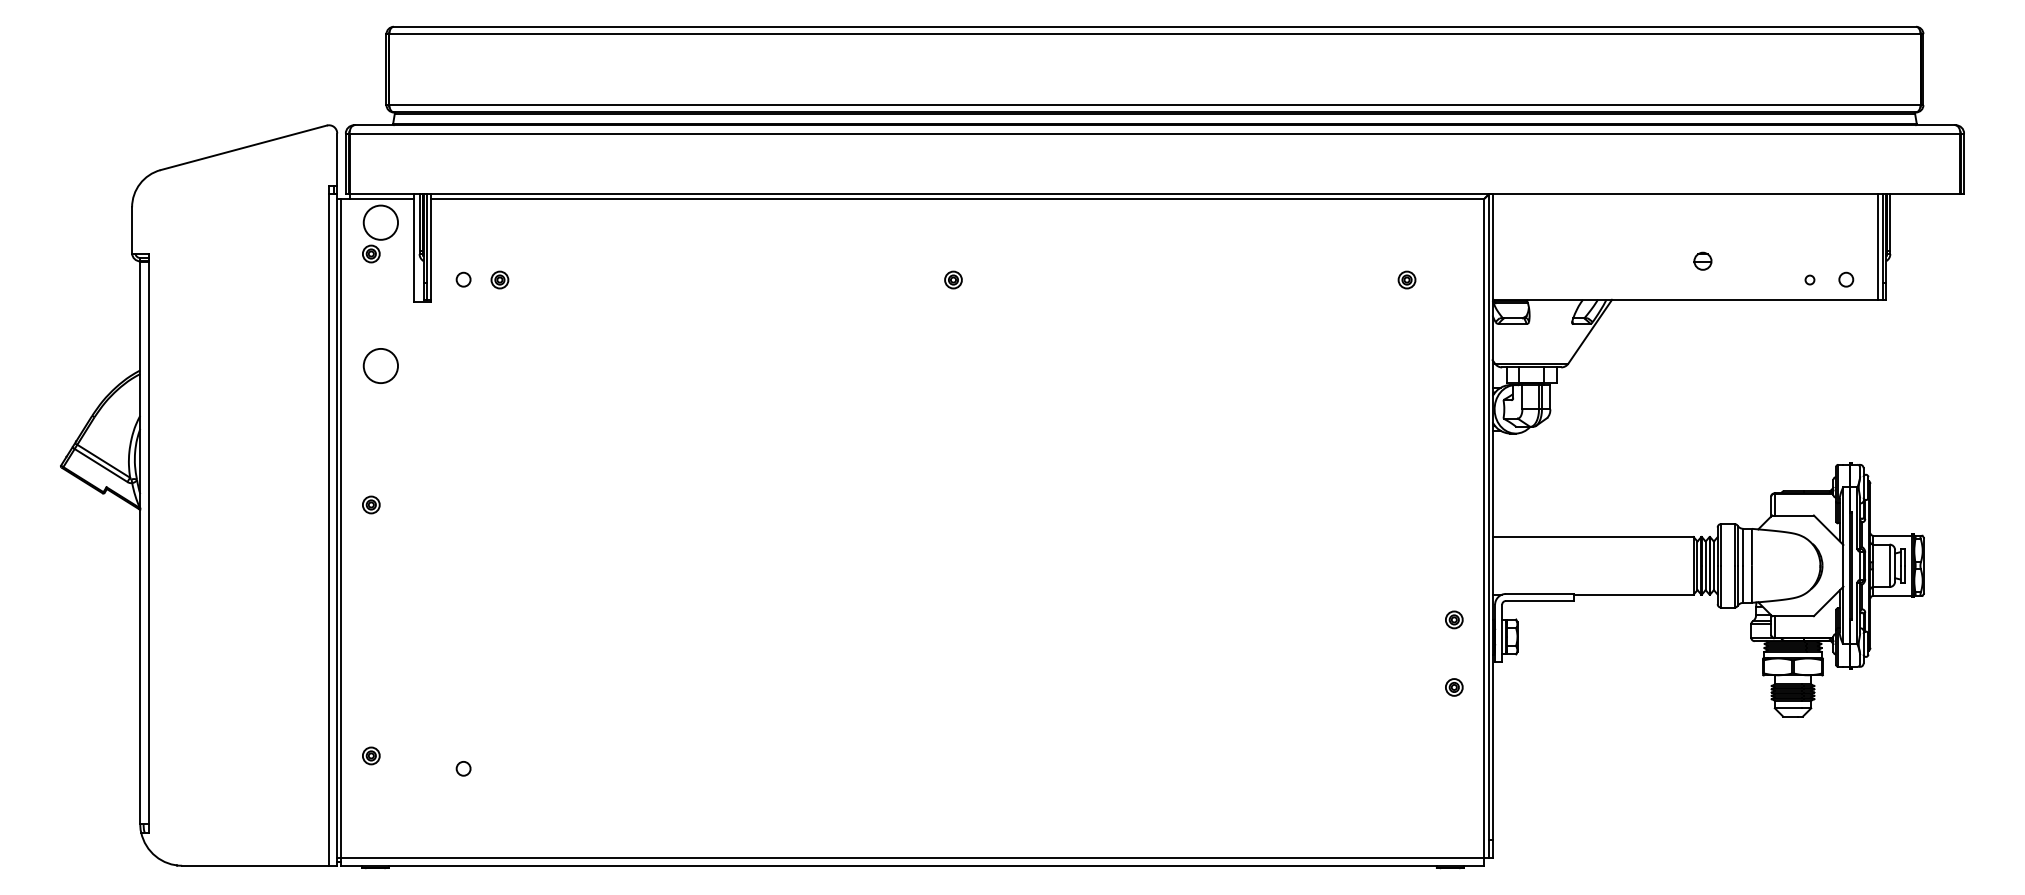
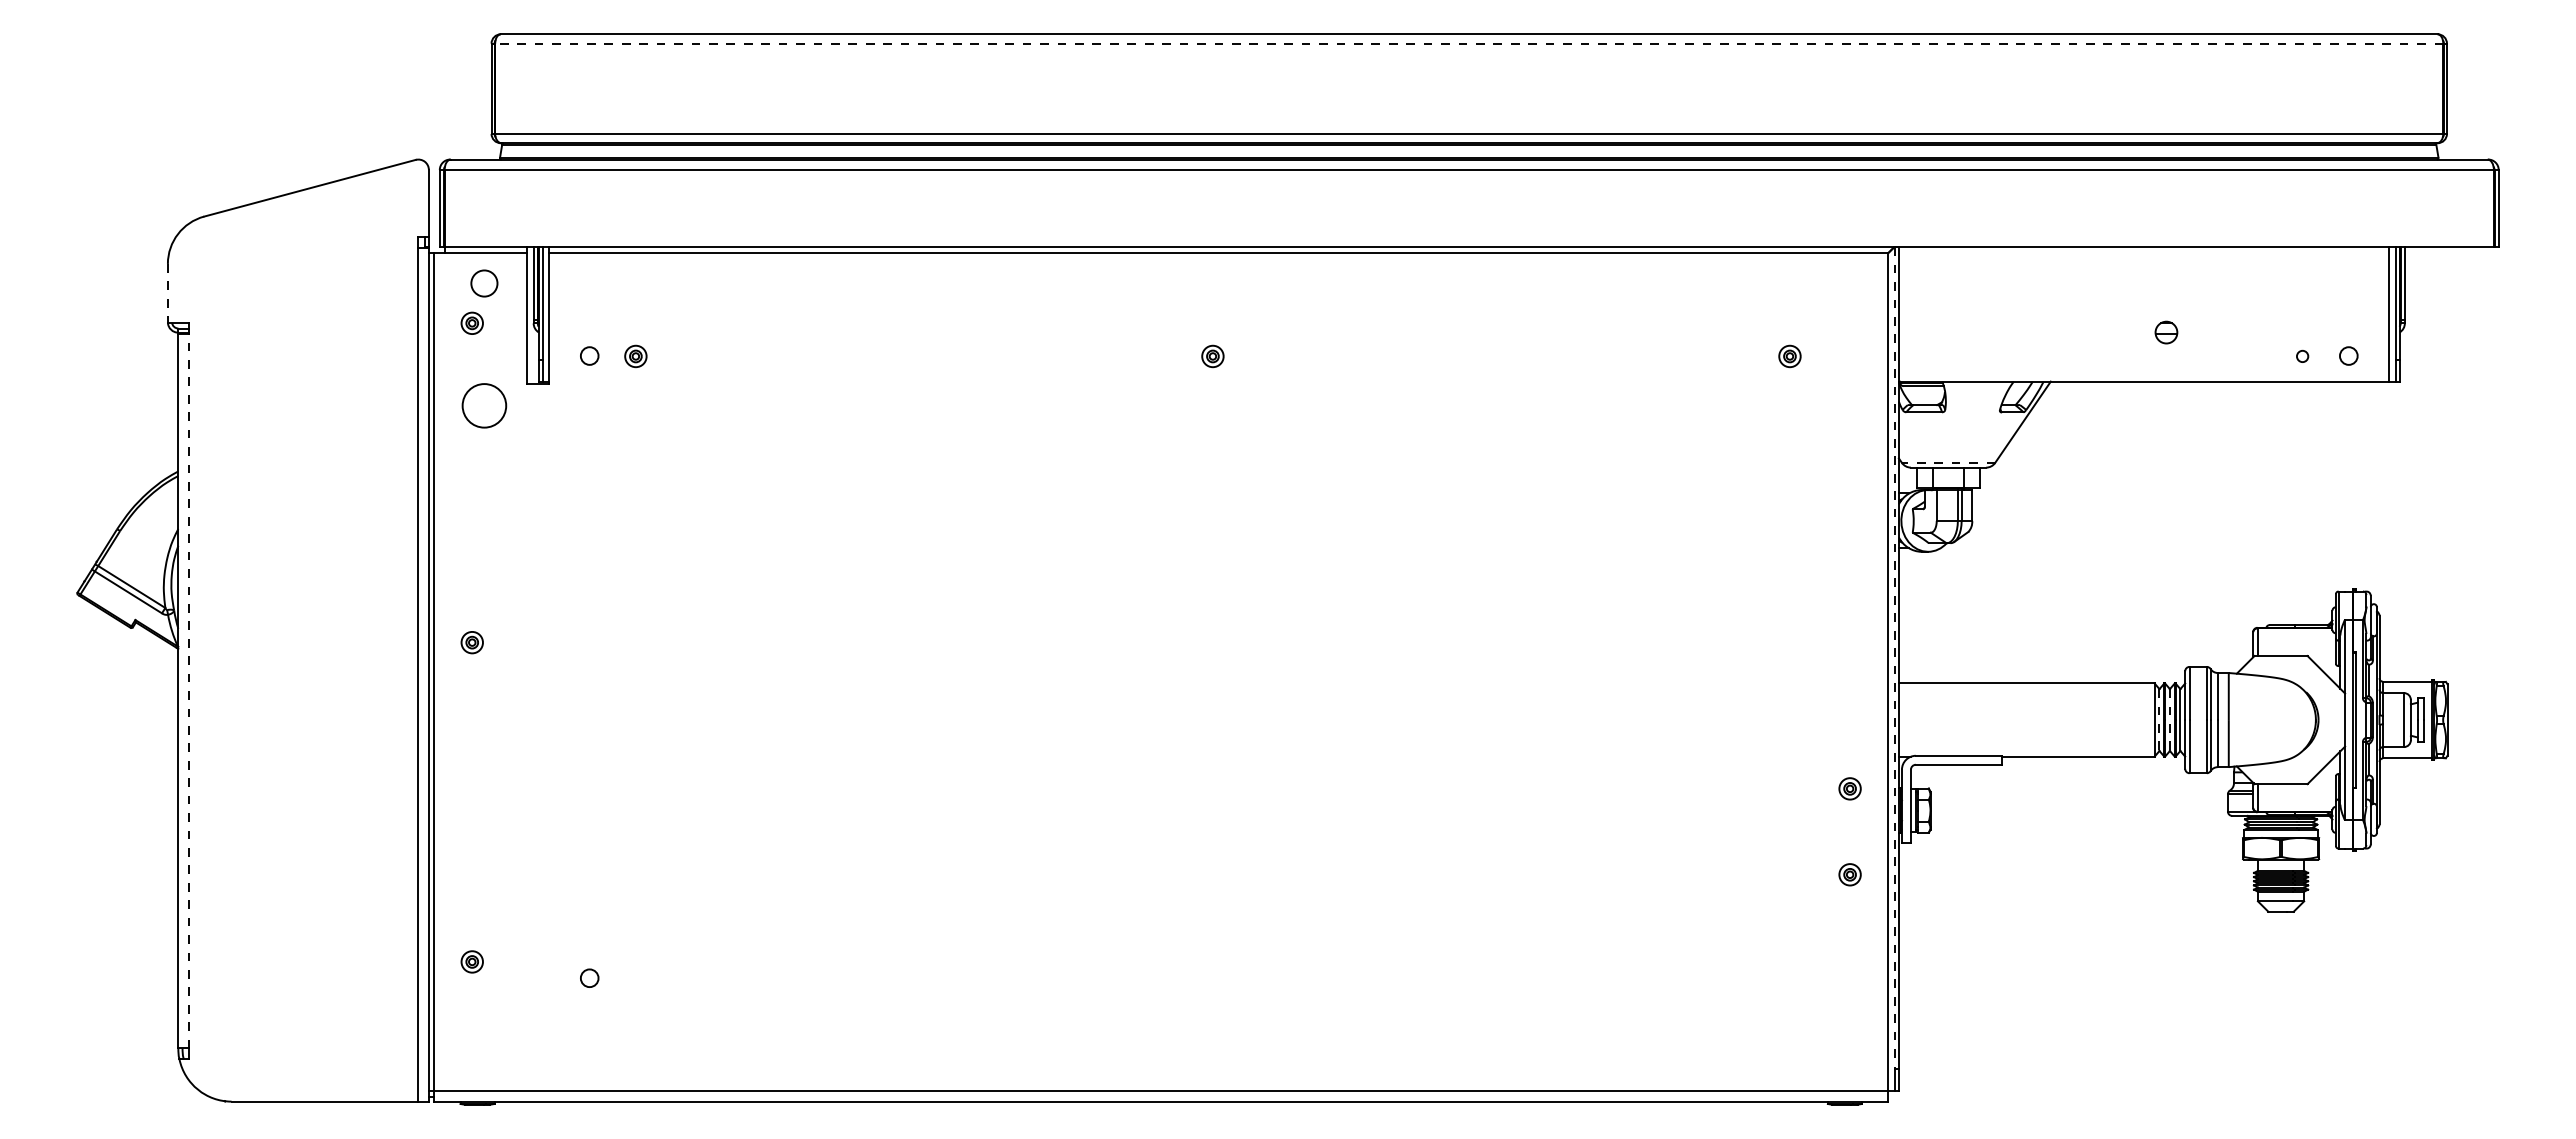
line: (1154, 34) -> (1468, 43), solid -> dashed
circle: (380, 222) -> (484, 283), size x0.6
line: (131, 230) -> (167, 293), solid -> dashed
line: (1531, 363) -> (1948, 462), solid -> dashed
circle: (380, 365) -> (484, 405), moved
line: (1489, 517) -> (1894, 658), solid -> dashed
line: (148, 542) -> (188, 690), solid -> dashed
line: (1697, 566) -> (2159, 720), solid -> dashed
line: (1705, 566) -> (2169, 720), solid -> dashed

